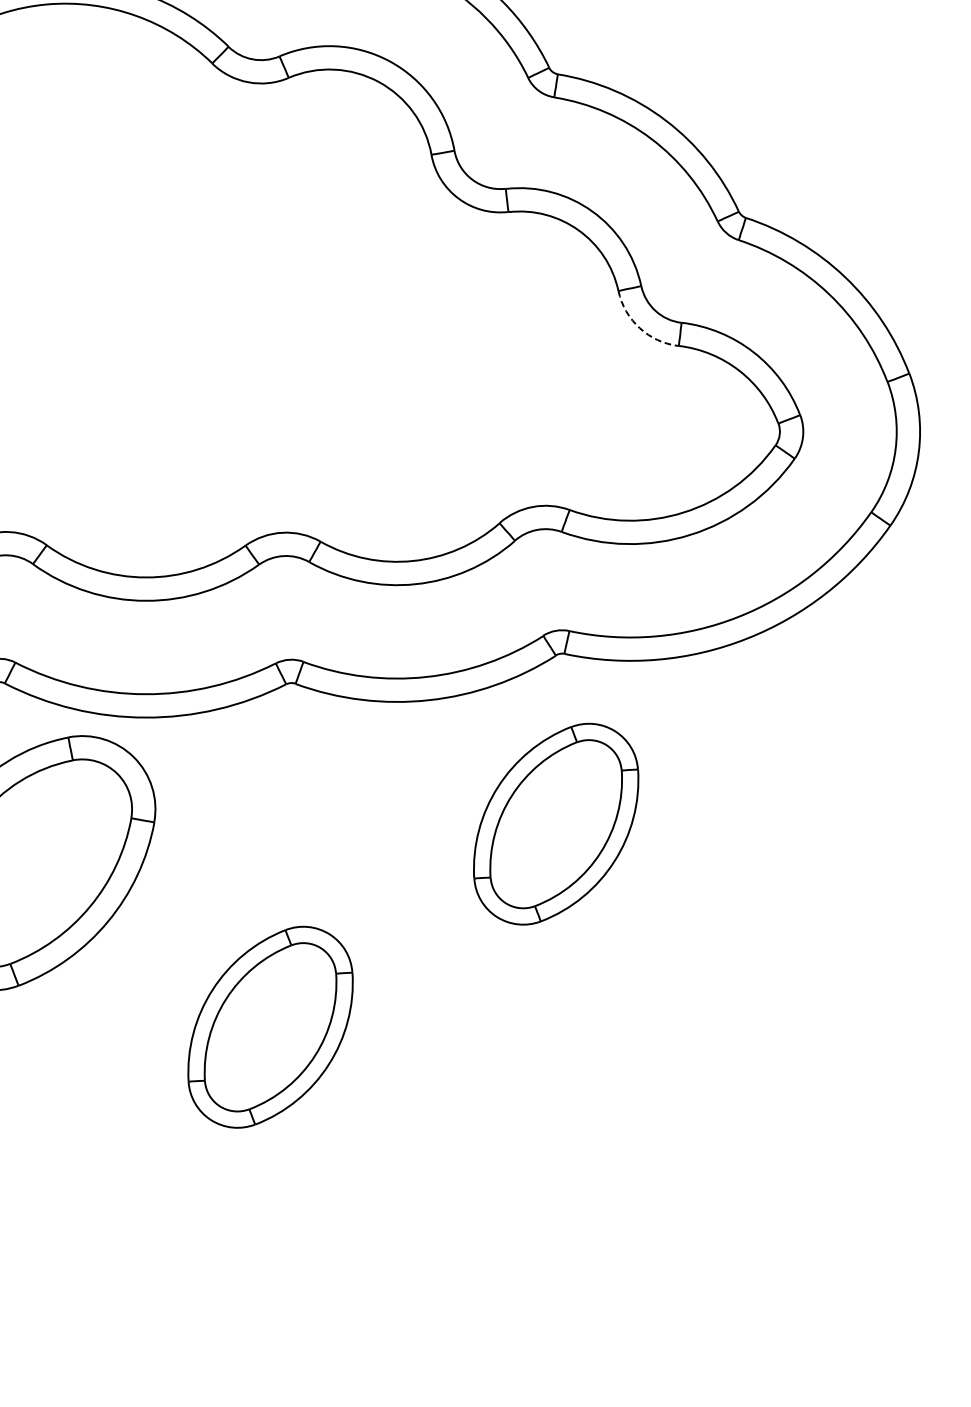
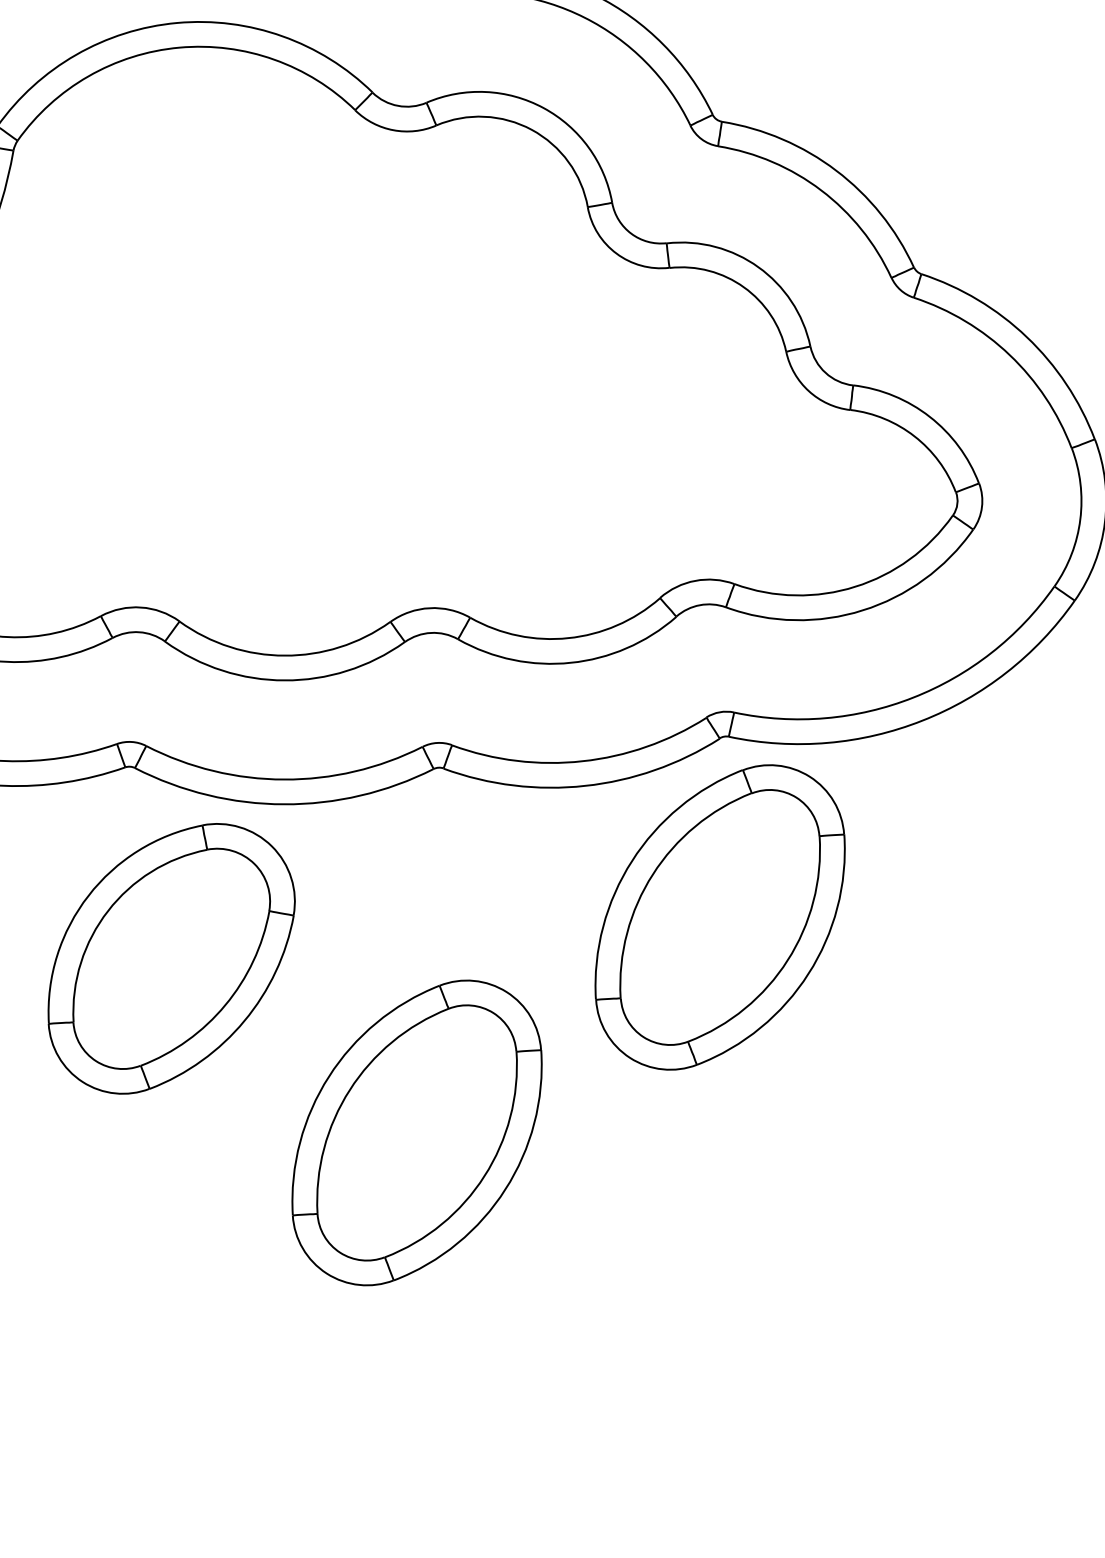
arc: (639, 328) -> (808, 391), dashed -> solid
part: (555, 824) -> (719, 917), size x1.43
part: (270, 1026) -> (416, 1132), size x1.43

